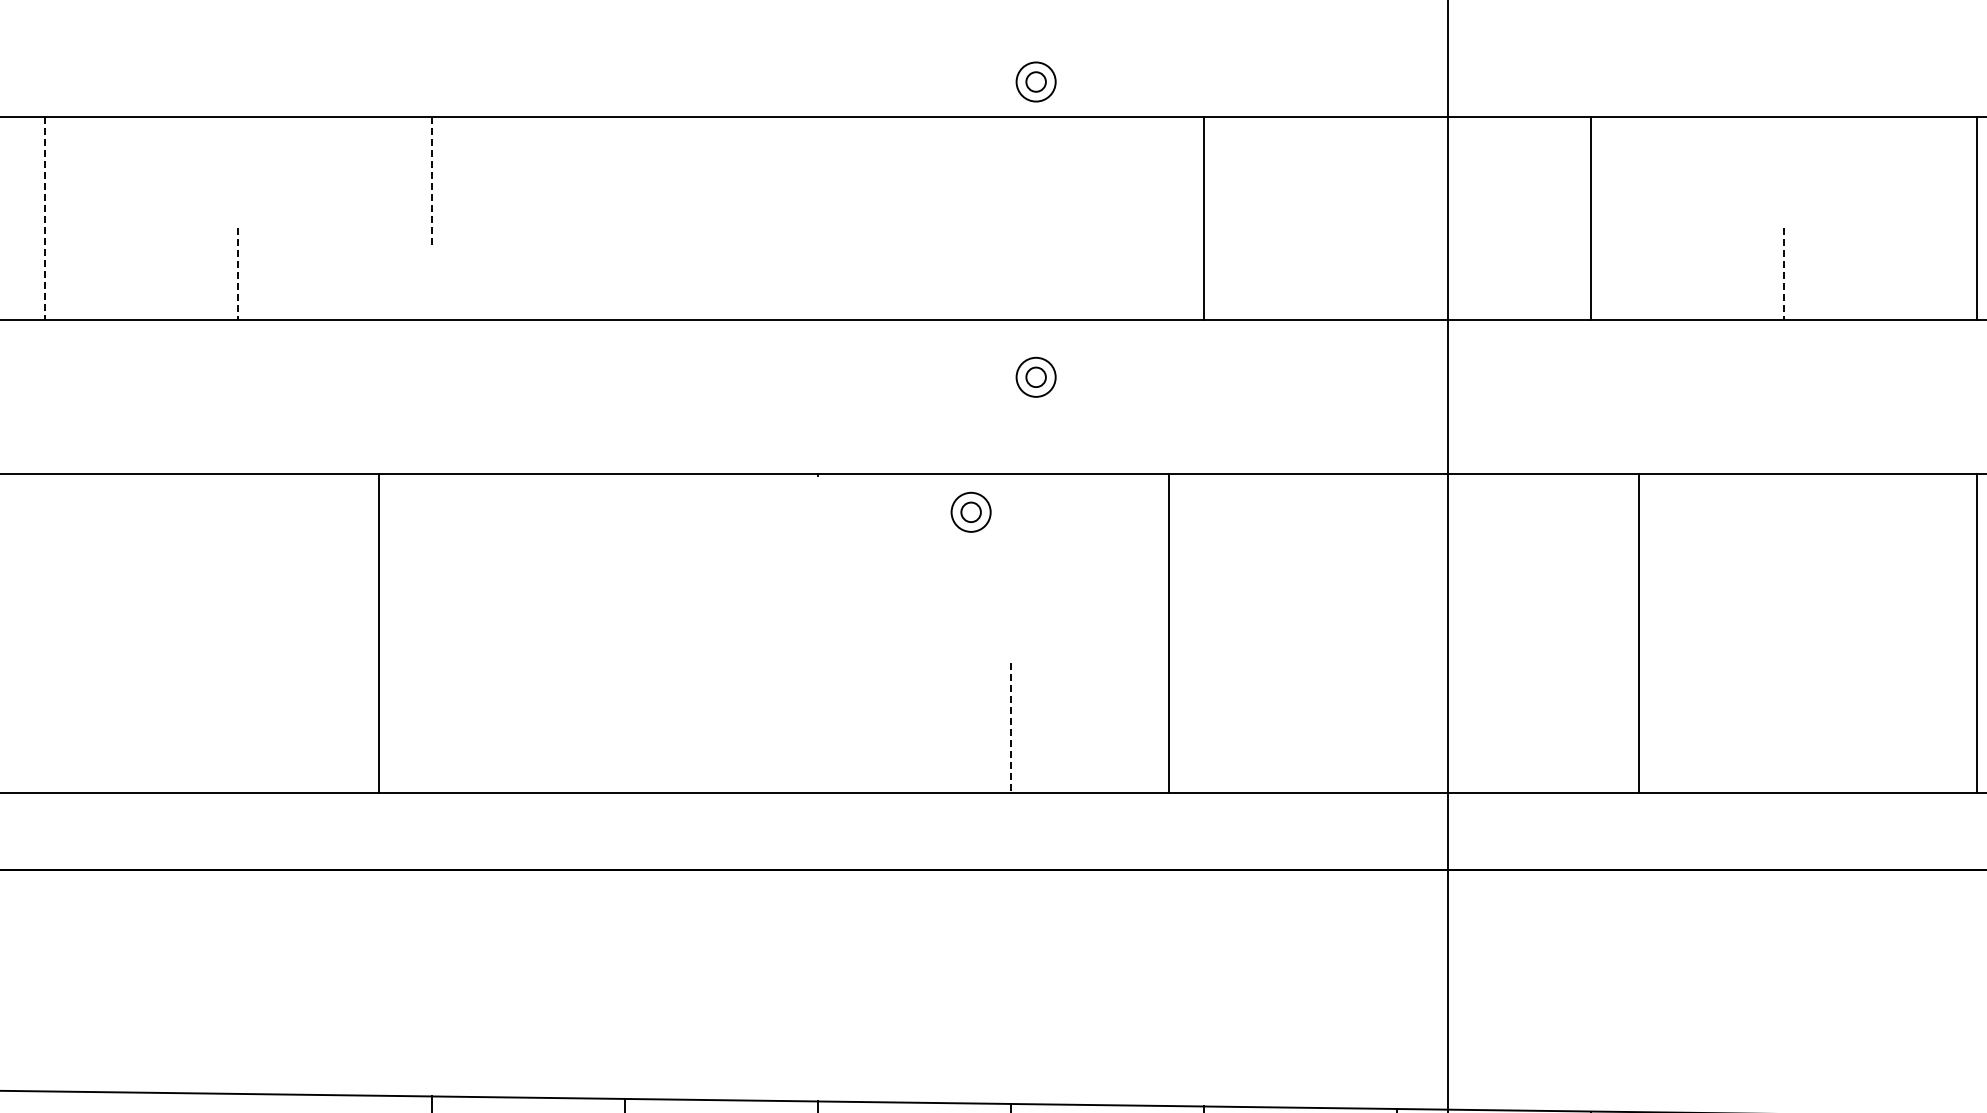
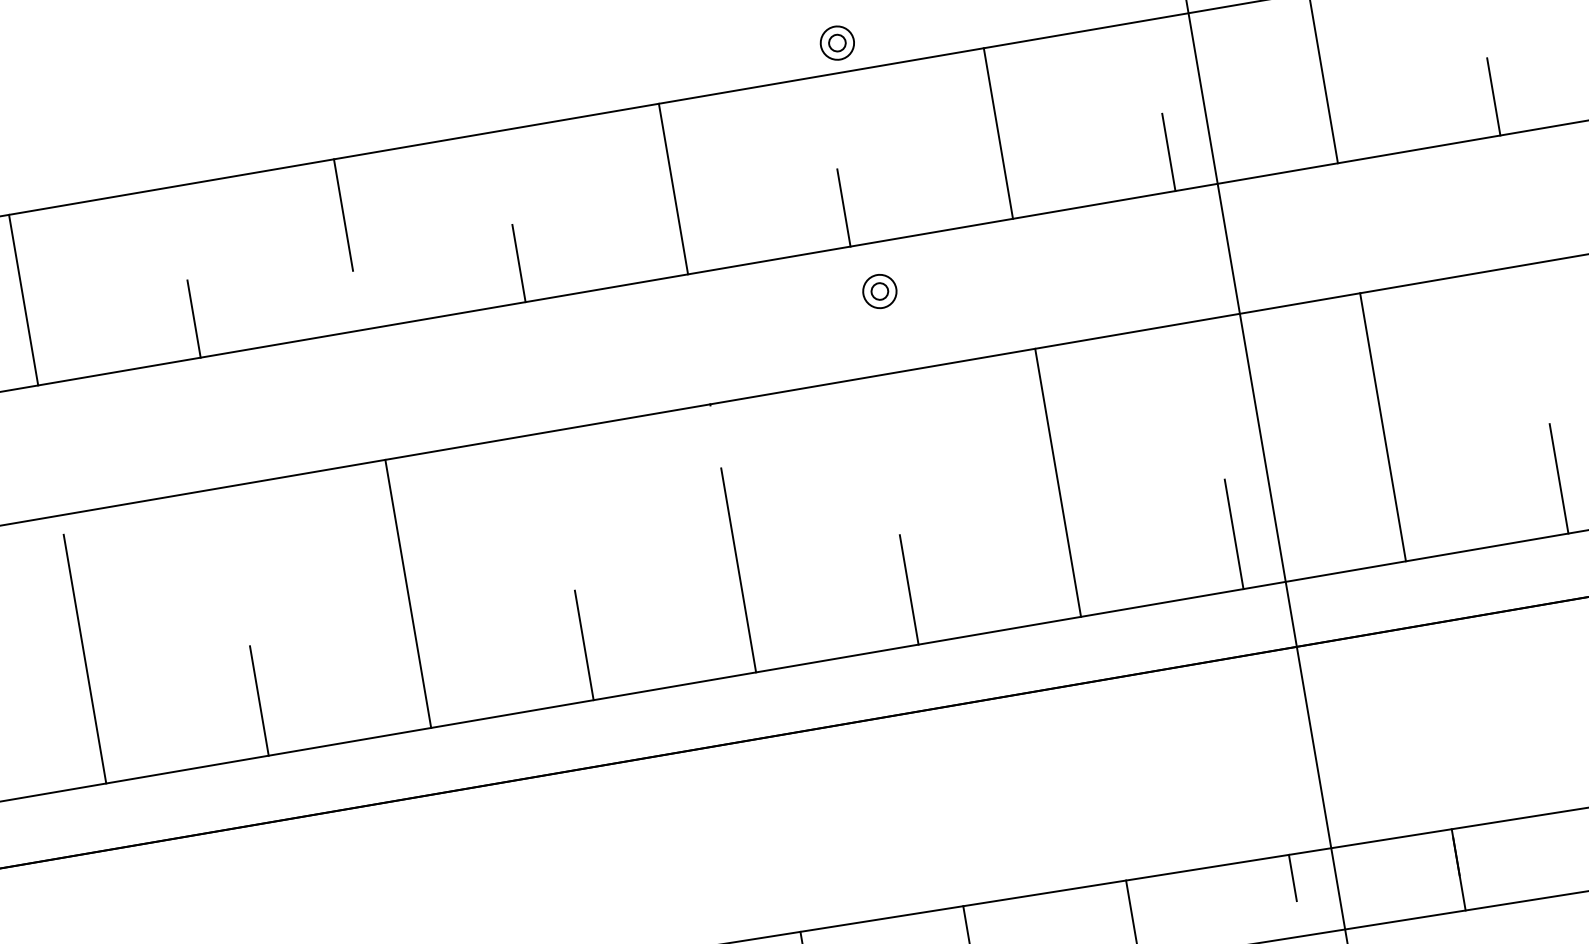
line: (431, 183) -> (343, 215), dashed -> solid
line: (817, 217) -> (673, 188), added
line: (45, 218) -> (23, 300), dashed -> solid
line: (238, 273) -> (194, 318), dashed -> solid
line: (624, 273) -> (518, 263), added
line: (1011, 273) -> (844, 207), added
line: (1397, 273) -> (1168, 152), added
line: (1783, 273) -> (1493, 96), dashed -> solid
part: (970, 511) -> (843, 413), removed
line: (378, 633) -> (408, 593), moved
line: (1169, 633) -> (1058, 482), moved
line: (1638, 633) -> (1382, 427), moved
line: (45, 644) -> (85, 658), added
line: (817, 671) -> (738, 570), added
line: (238, 727) -> (259, 700), added
line: (624, 727) -> (584, 645), added
line: (1397, 727) -> (1234, 534), added
line: (1783, 727) -> (1558, 478), added
line: (1011, 728) -> (909, 590), dashed -> solid

